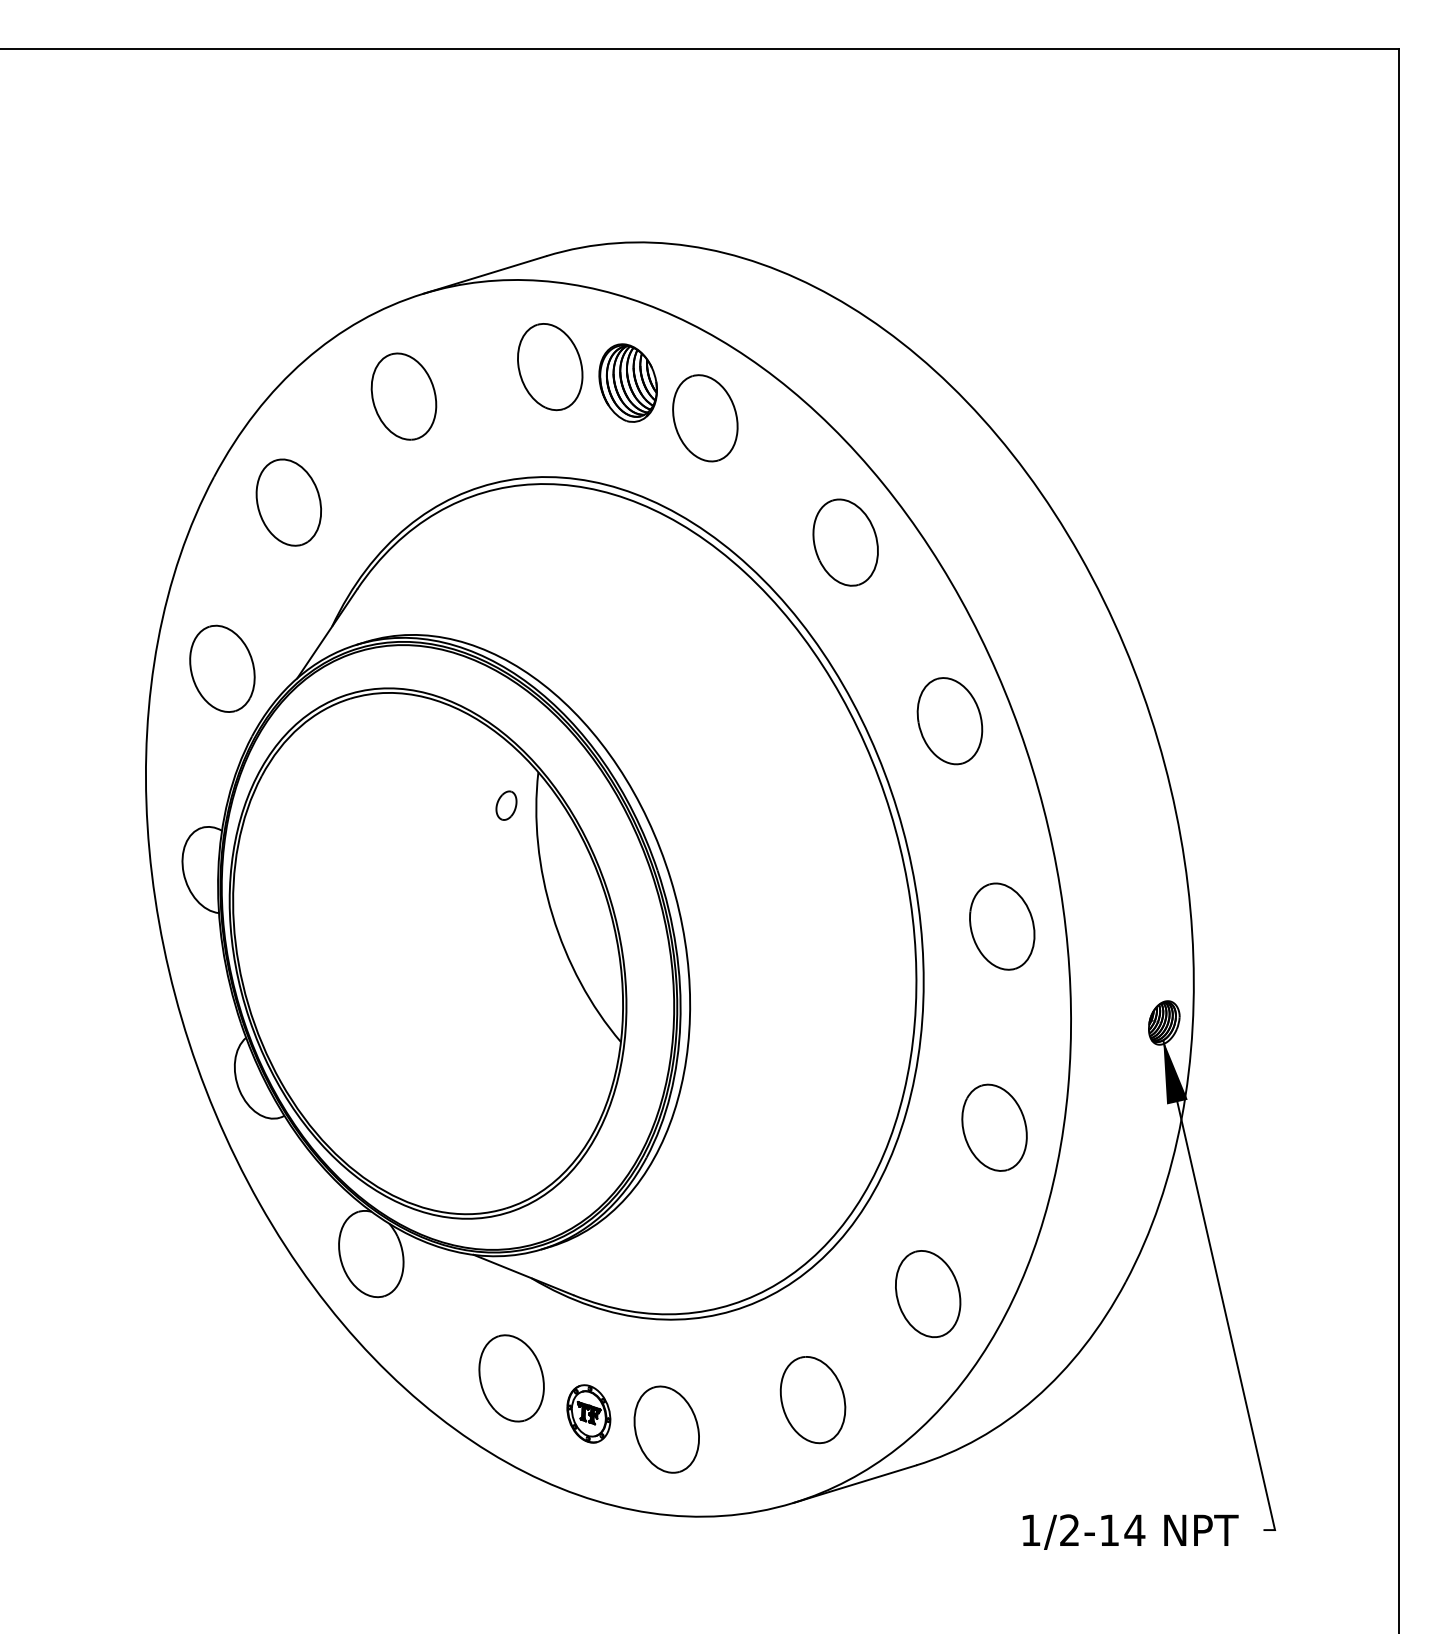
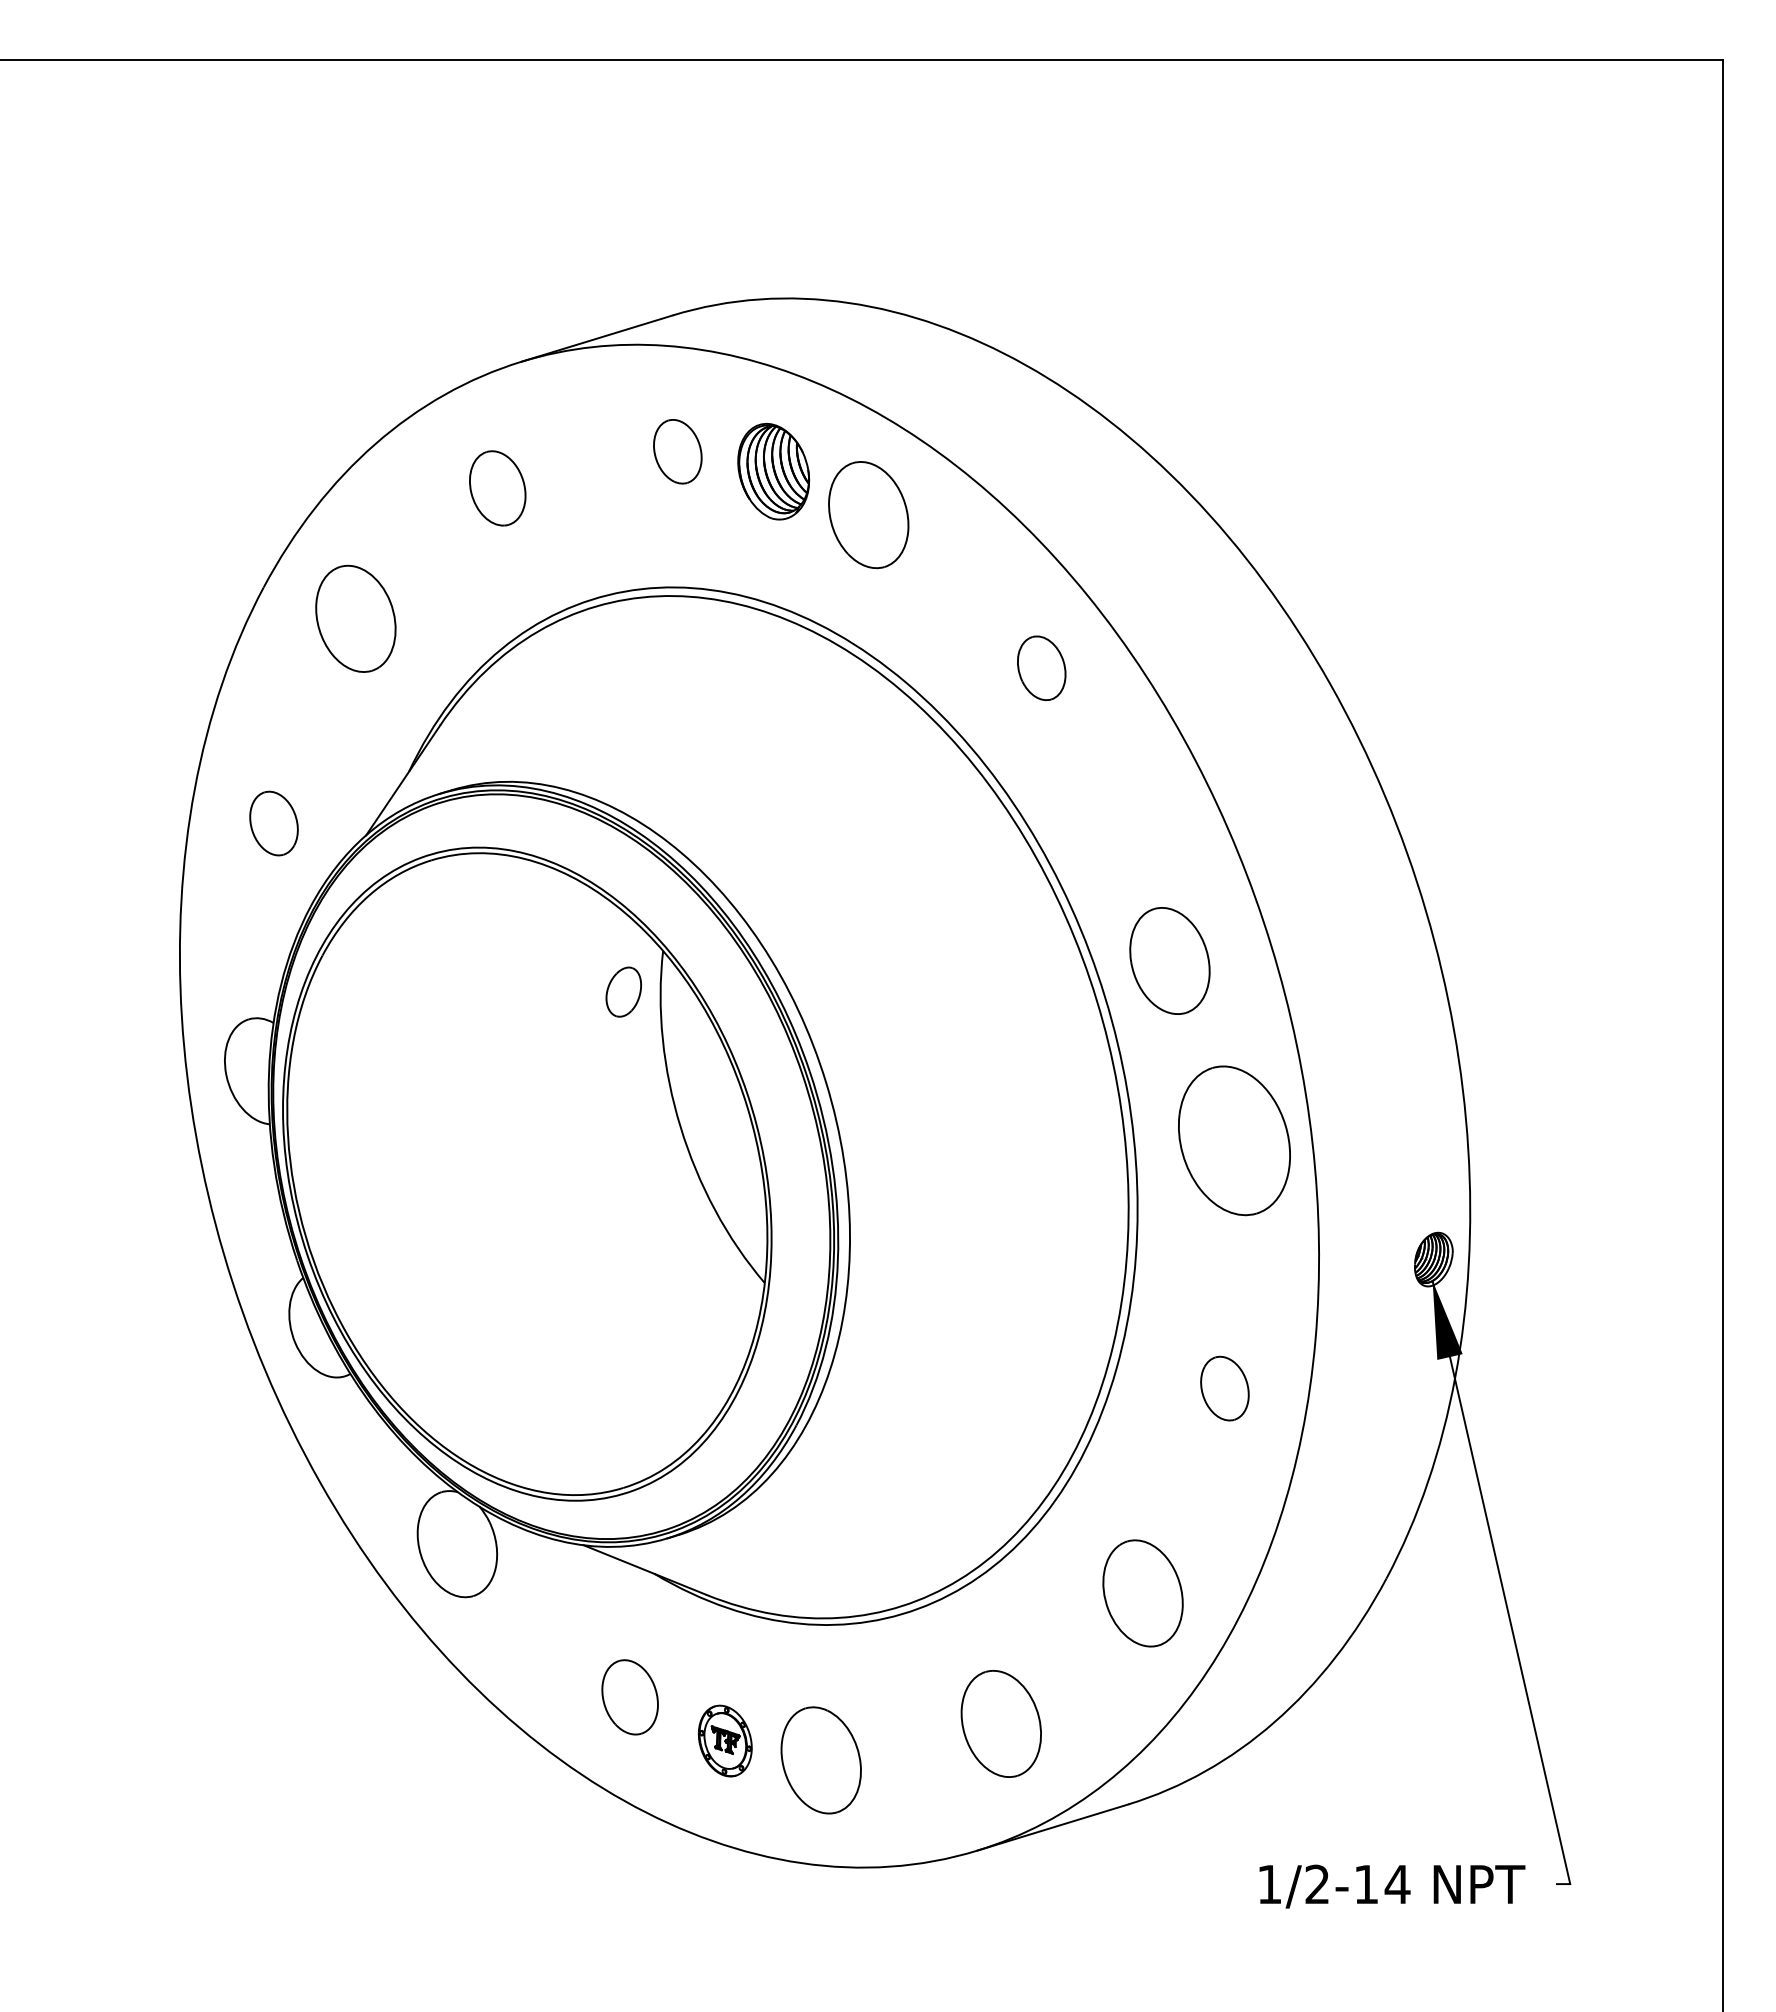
part: (550, 366) -> (677, 451), size x0.6
part: (403, 396) -> (497, 488), size x0.7
part: (845, 542) -> (1041, 668), size x0.6
part: (221, 668) -> (273, 823), size x0.6
part: (949, 720) -> (1169, 960), moved
part: (506, 805) -> (623, 991), size x1.4
part: (1001, 927) -> (1233, 1141), size x1.4
part: (994, 1127) -> (1224, 1388), size x0.6
part: (511, 1378) -> (629, 1697), size x0.7

